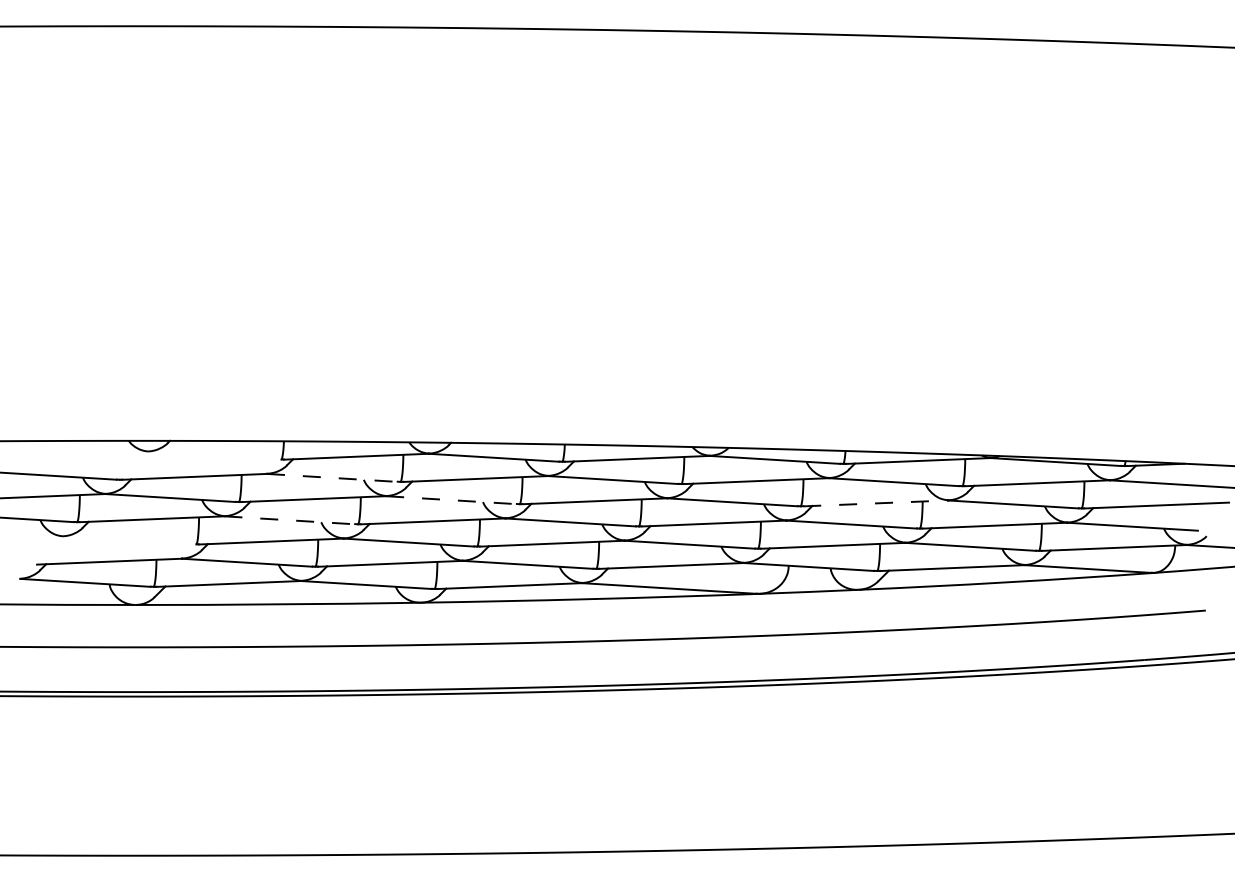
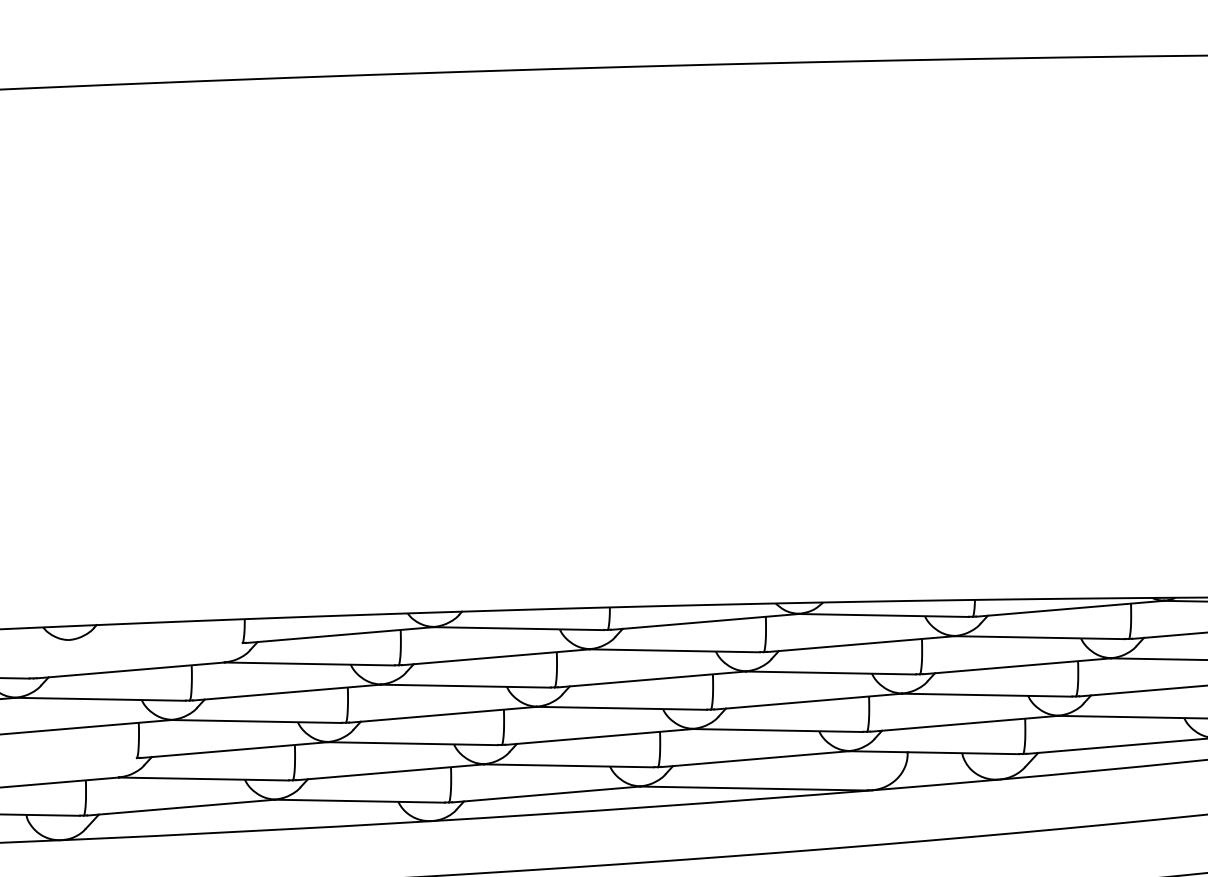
line: (332, 477) -> (309, 663), dashed -> solid
line: (452, 500) -> (467, 686), dashed -> solid
line: (876, 503) -> (1018, 666), dashed -> solid
line: (290, 520) -> (257, 721), dashed -> solid

